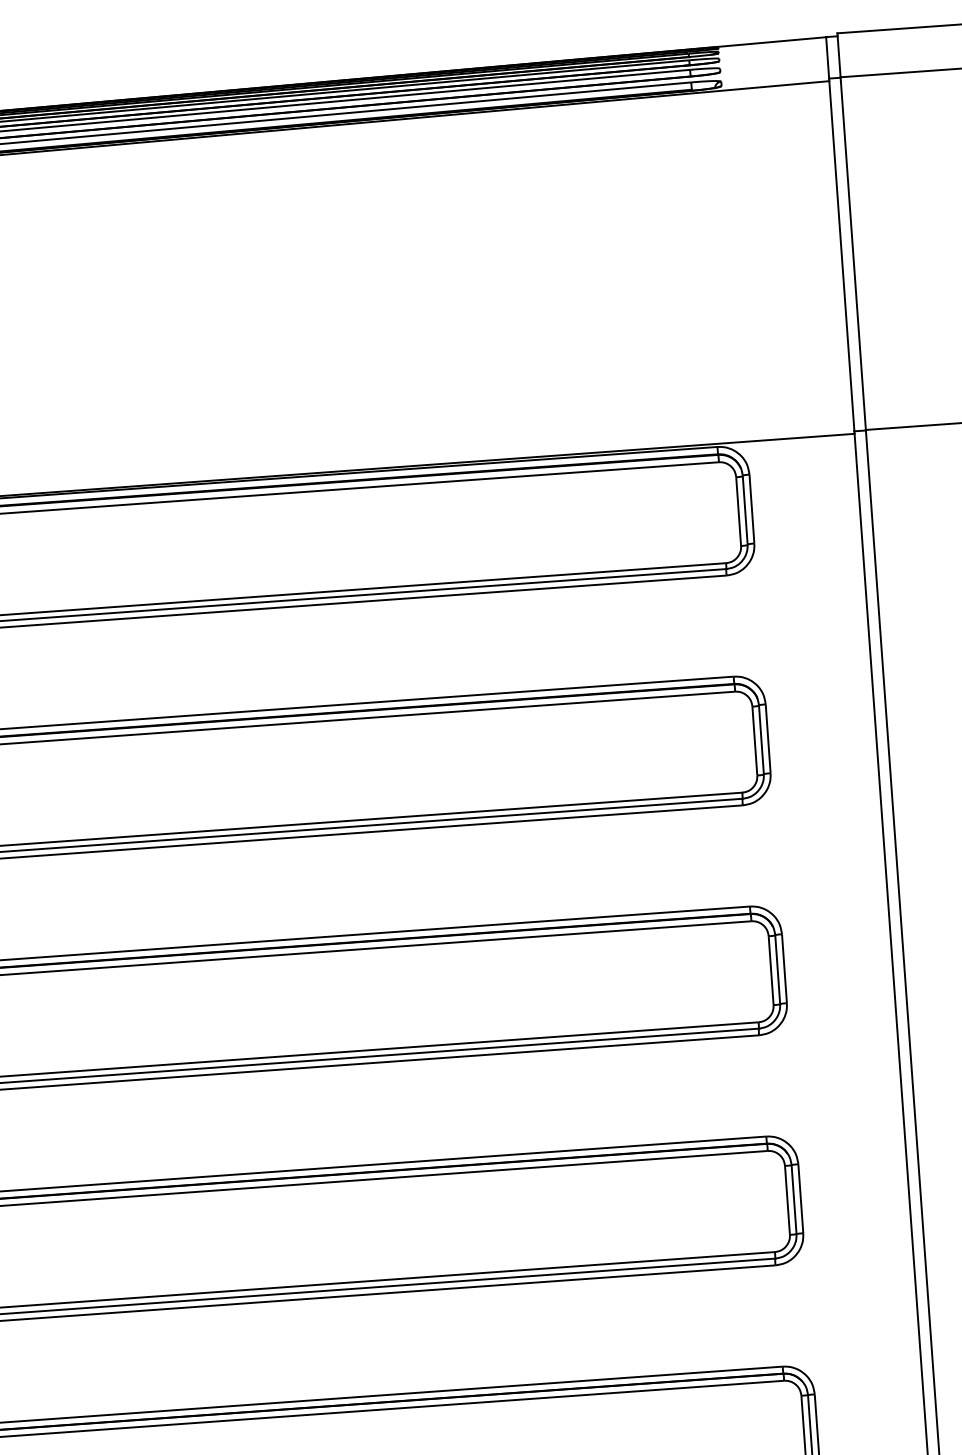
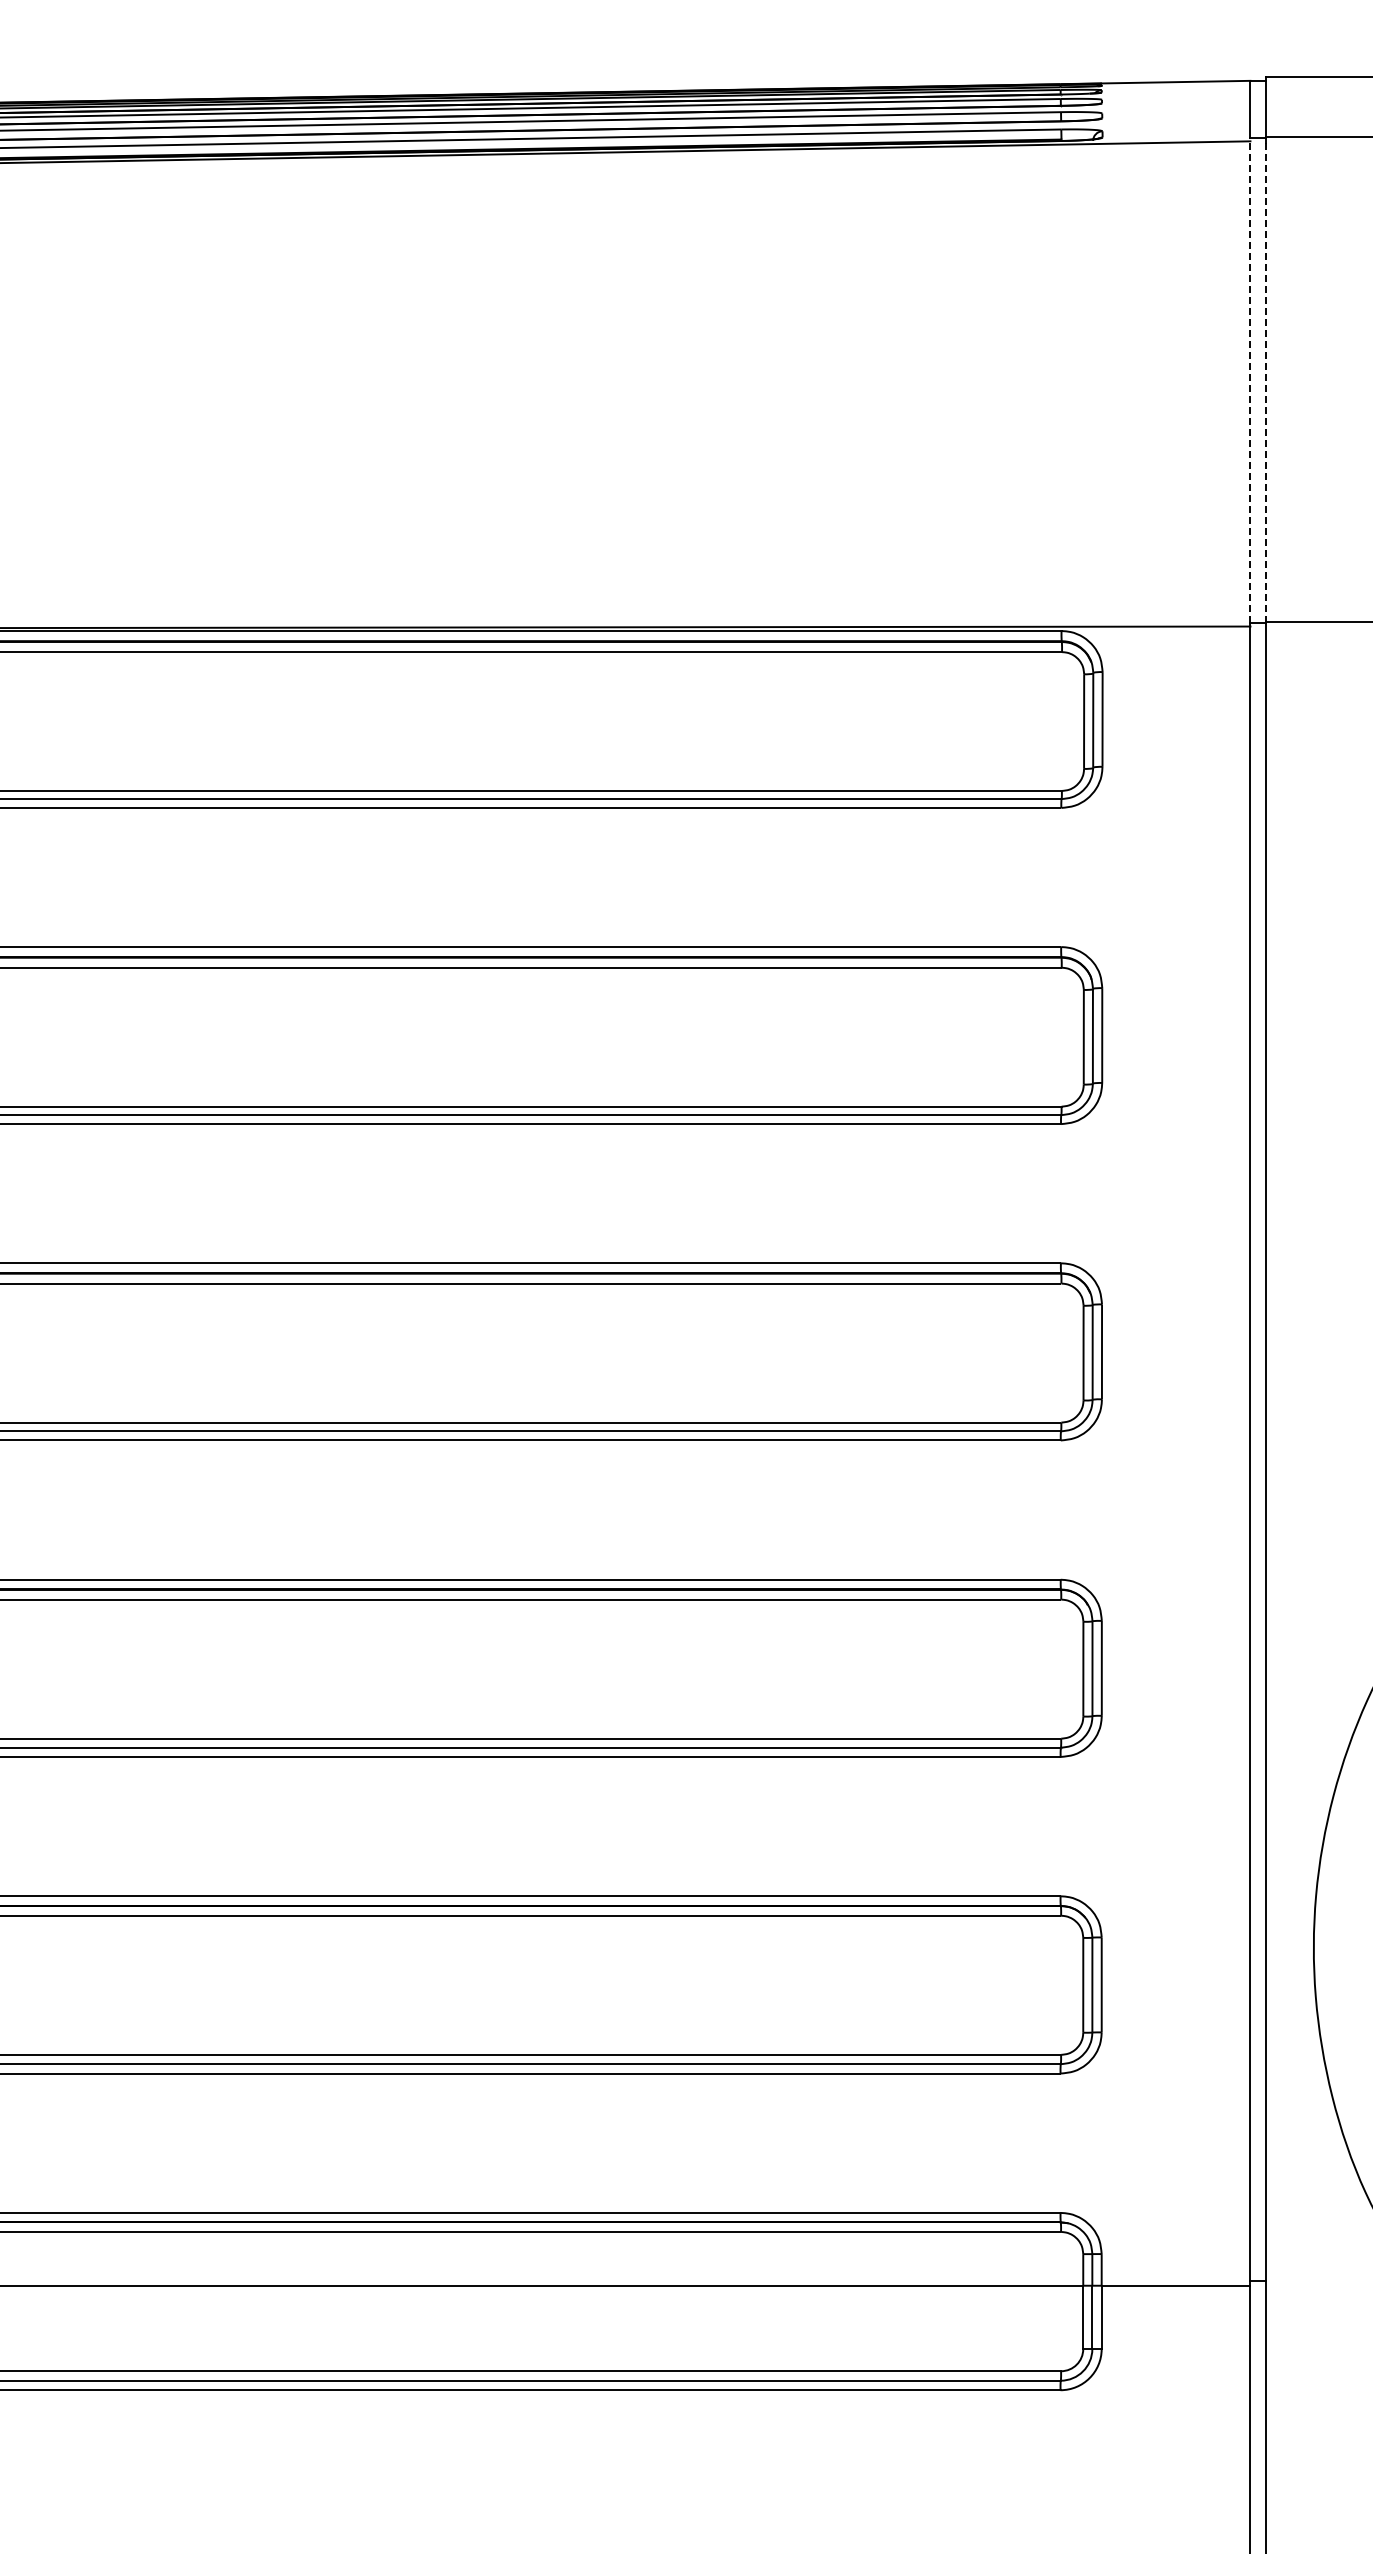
line: (841, 255) -> (1250, 380), solid -> dashed
line: (853, 255) -> (1266, 382), solid -> dashed

